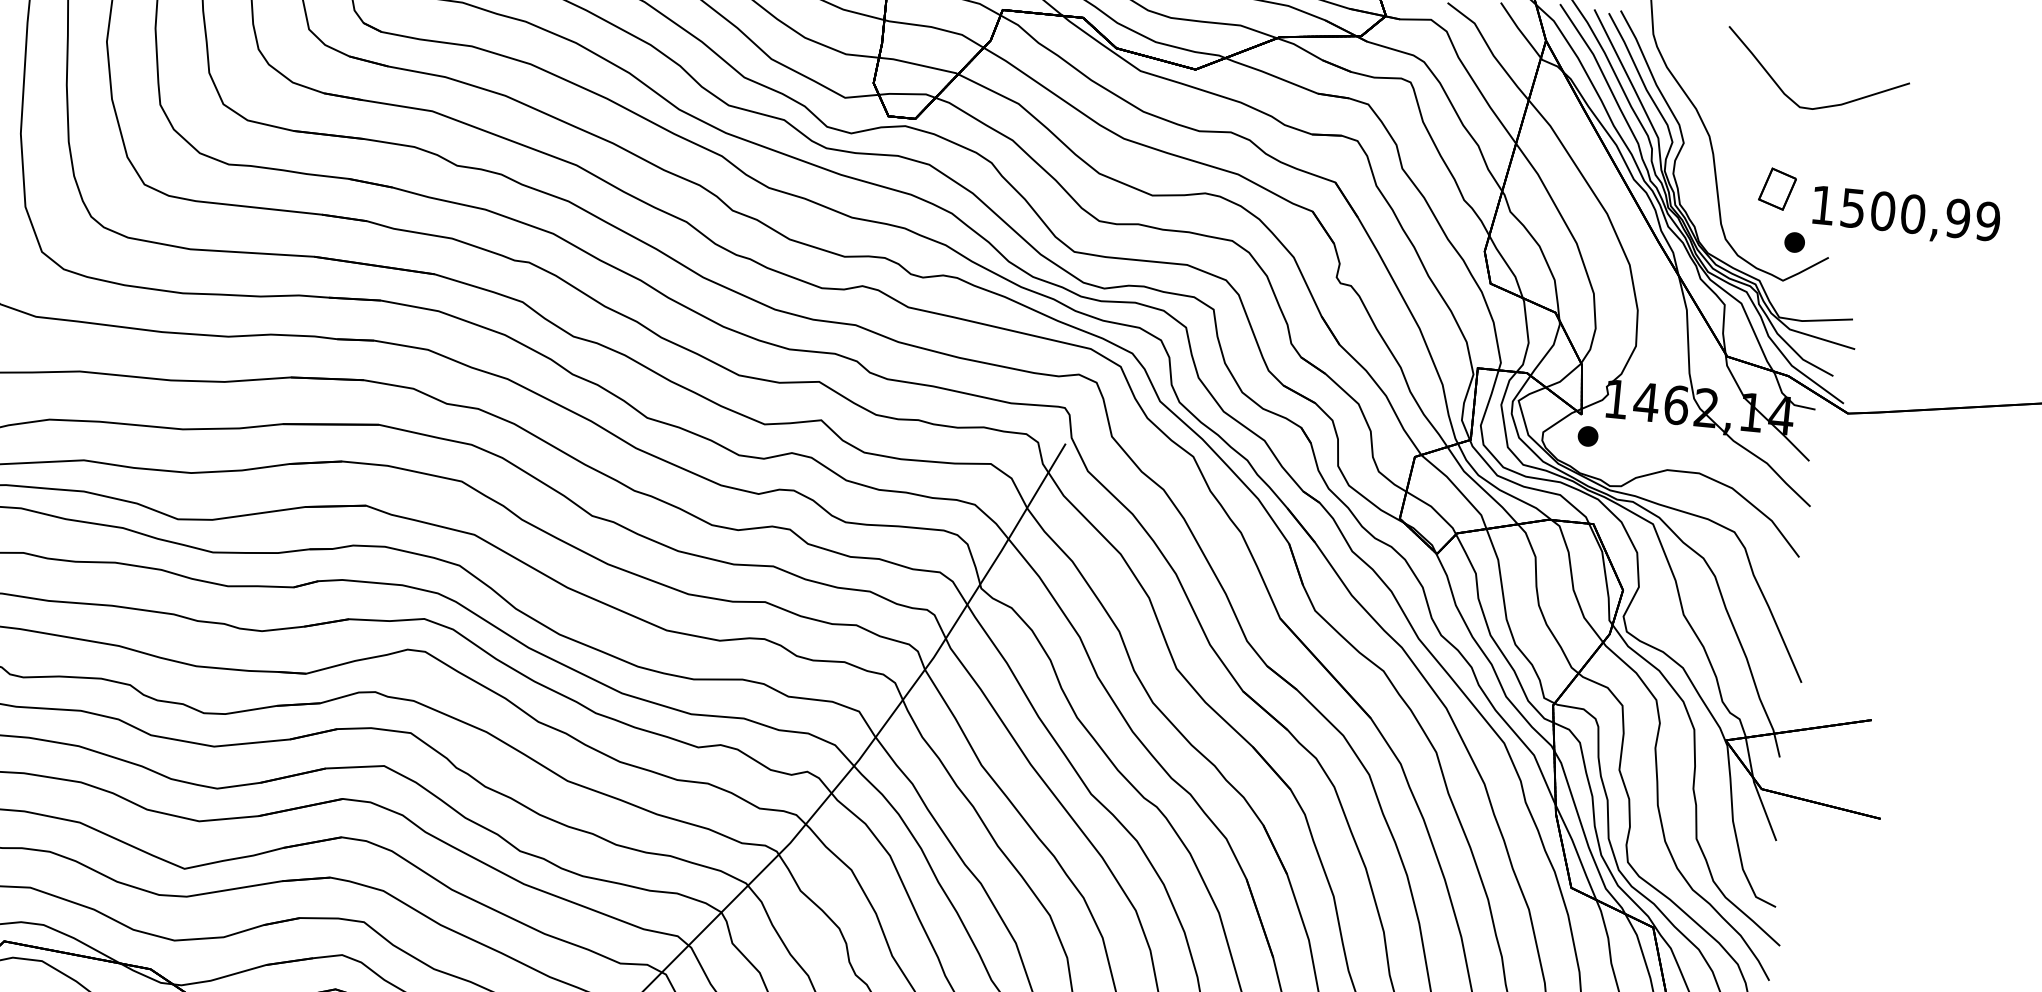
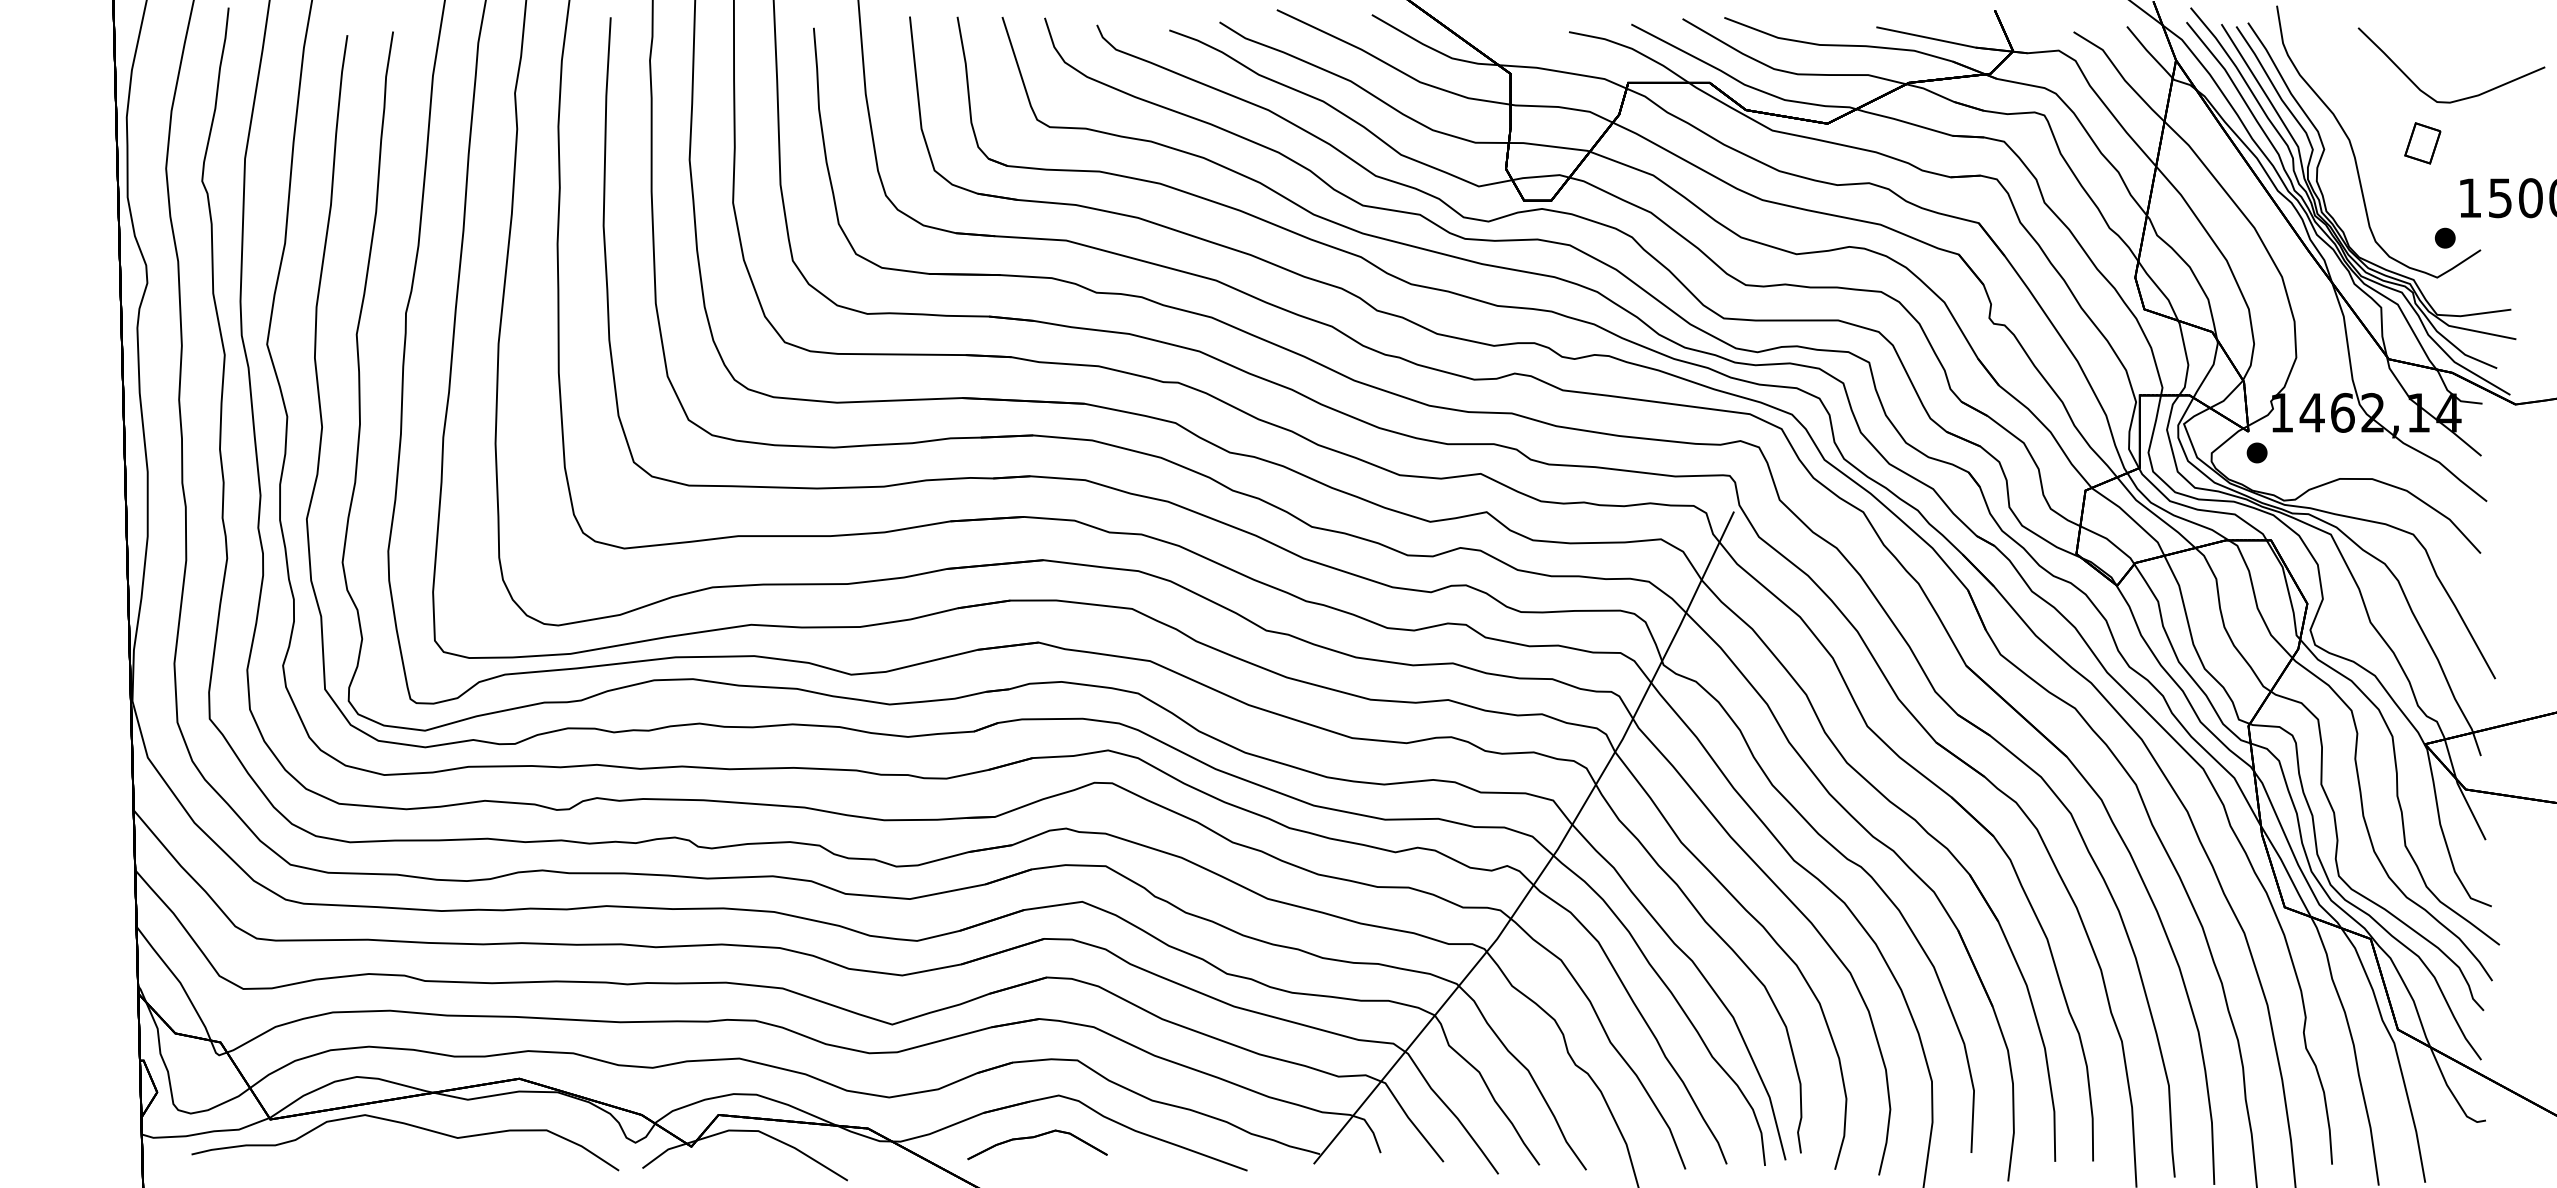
part: (1777, 189) -> (2422, 143), moved

